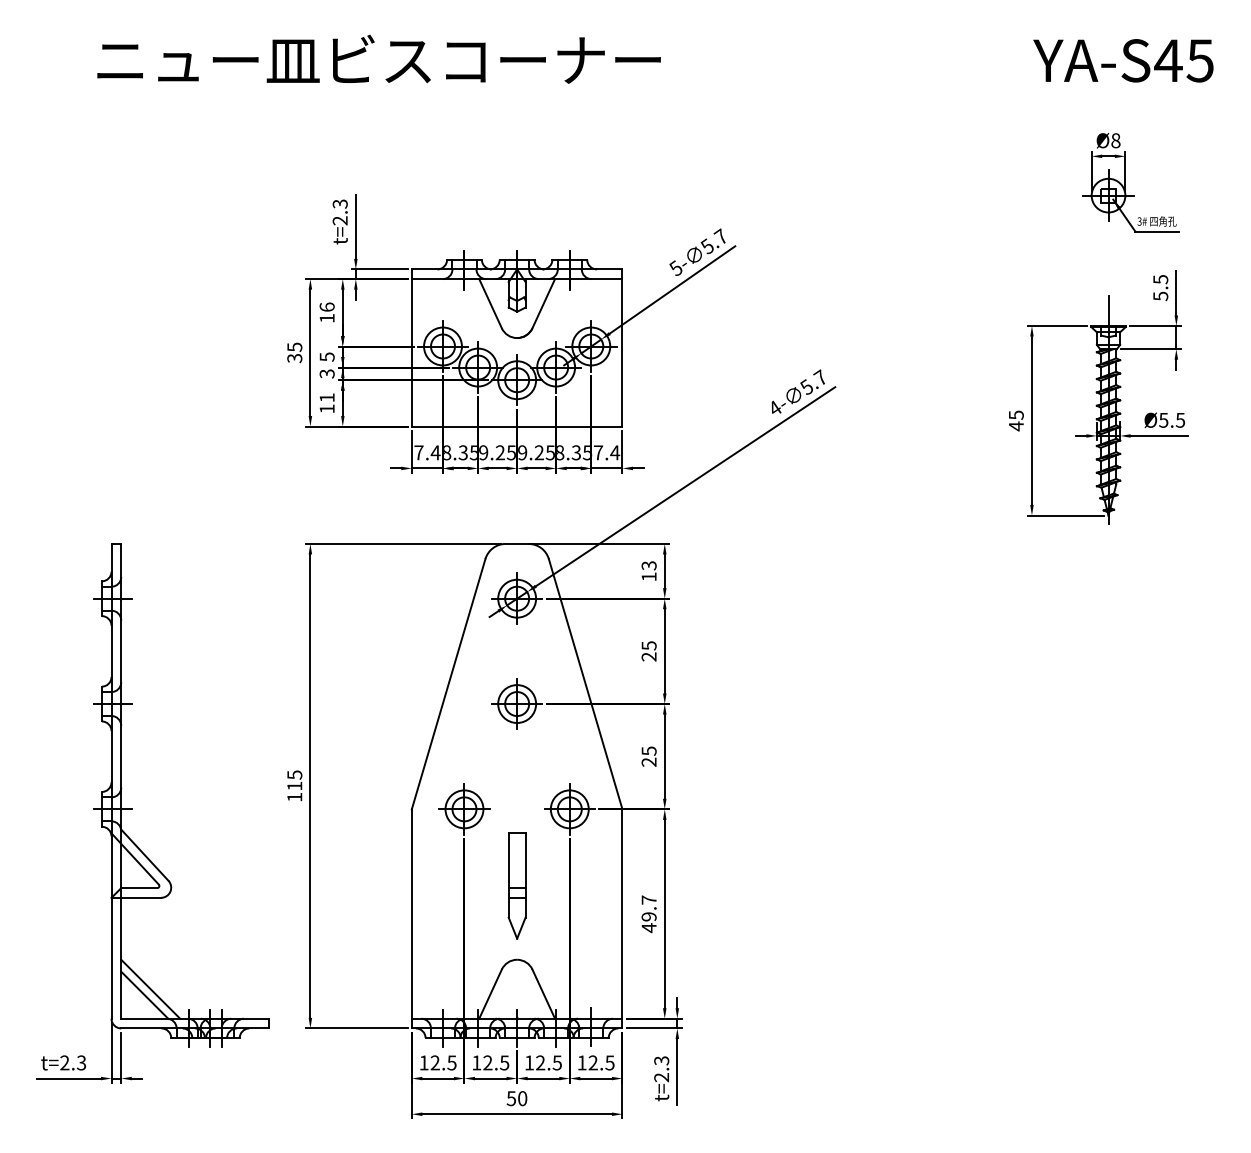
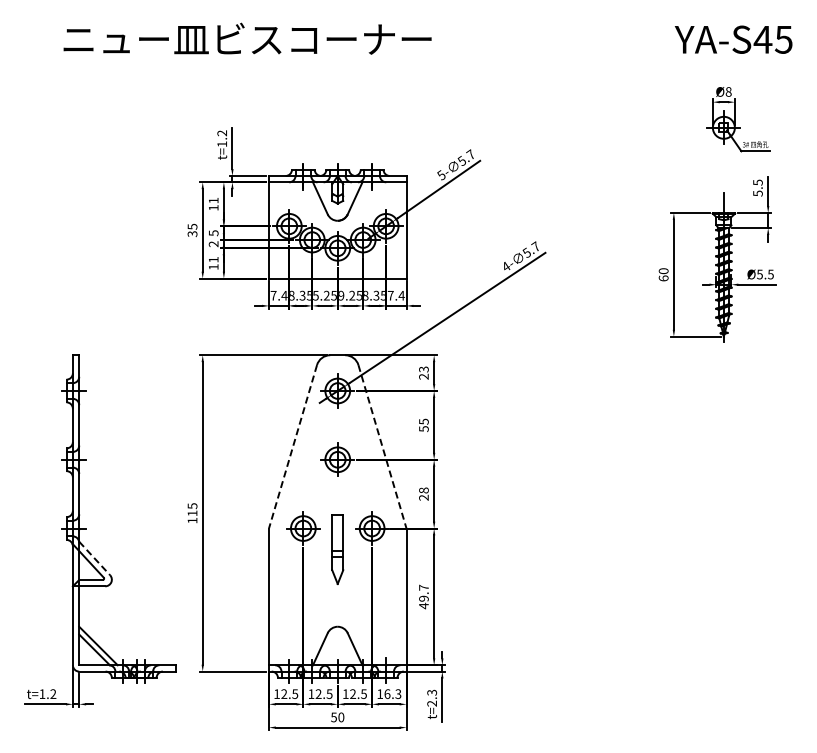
text: (340, 212) -> (222, 138), t=2.3 -> t=1.2
text: (326, 306) -> (213, 200), 16 -> 11
text: (326, 374) -> (213, 244), 3 -> 2
text: (1016, 420) -> (663, 274), 45 -> 60
text: (483, 452) -> (315, 295), 9.25 -> 5.25
text: (648, 576) -> (423, 376), 13 -> 23
text: (648, 657) -> (423, 429), 25 -> 55
line: (447, 685) -> (292, 447), solid -> dashed
line: (585, 685) -> (382, 447), solid -> dashed
text: (648, 751) -> (423, 490), 25 -> 28
line: (144, 855) -> (94, 558), solid -> dashed
part: (516, 885) -> (337, 549), moved
text: (600, 1061) -> (392, 693), 12.5 -> 16.3
text: (72, 1063) -> (47, 694), t=2.3 -> t=1.2

